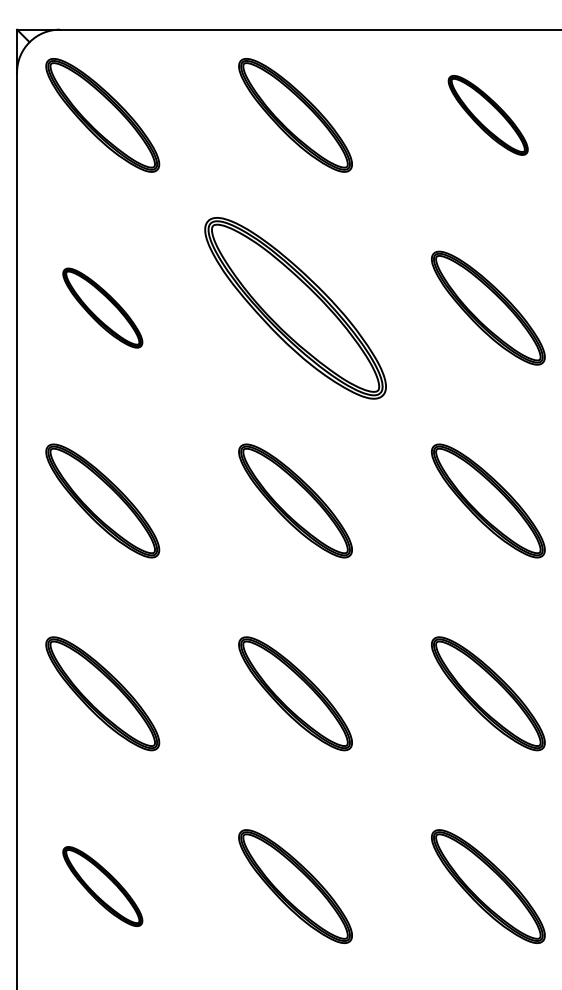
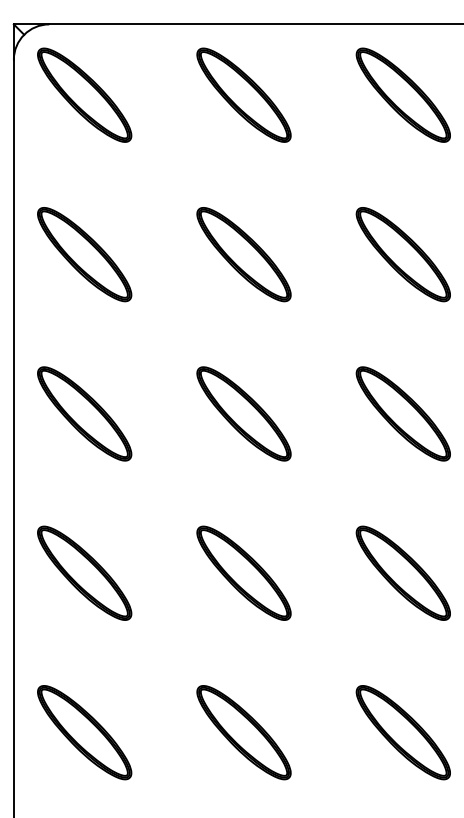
part: (487, 115) -> (402, 95), size x1.43
part: (102, 307) -> (84, 254), size x1.43
part: (295, 307) -> (243, 254), size x0.62
part: (102, 886) -> (84, 732), size x1.43

